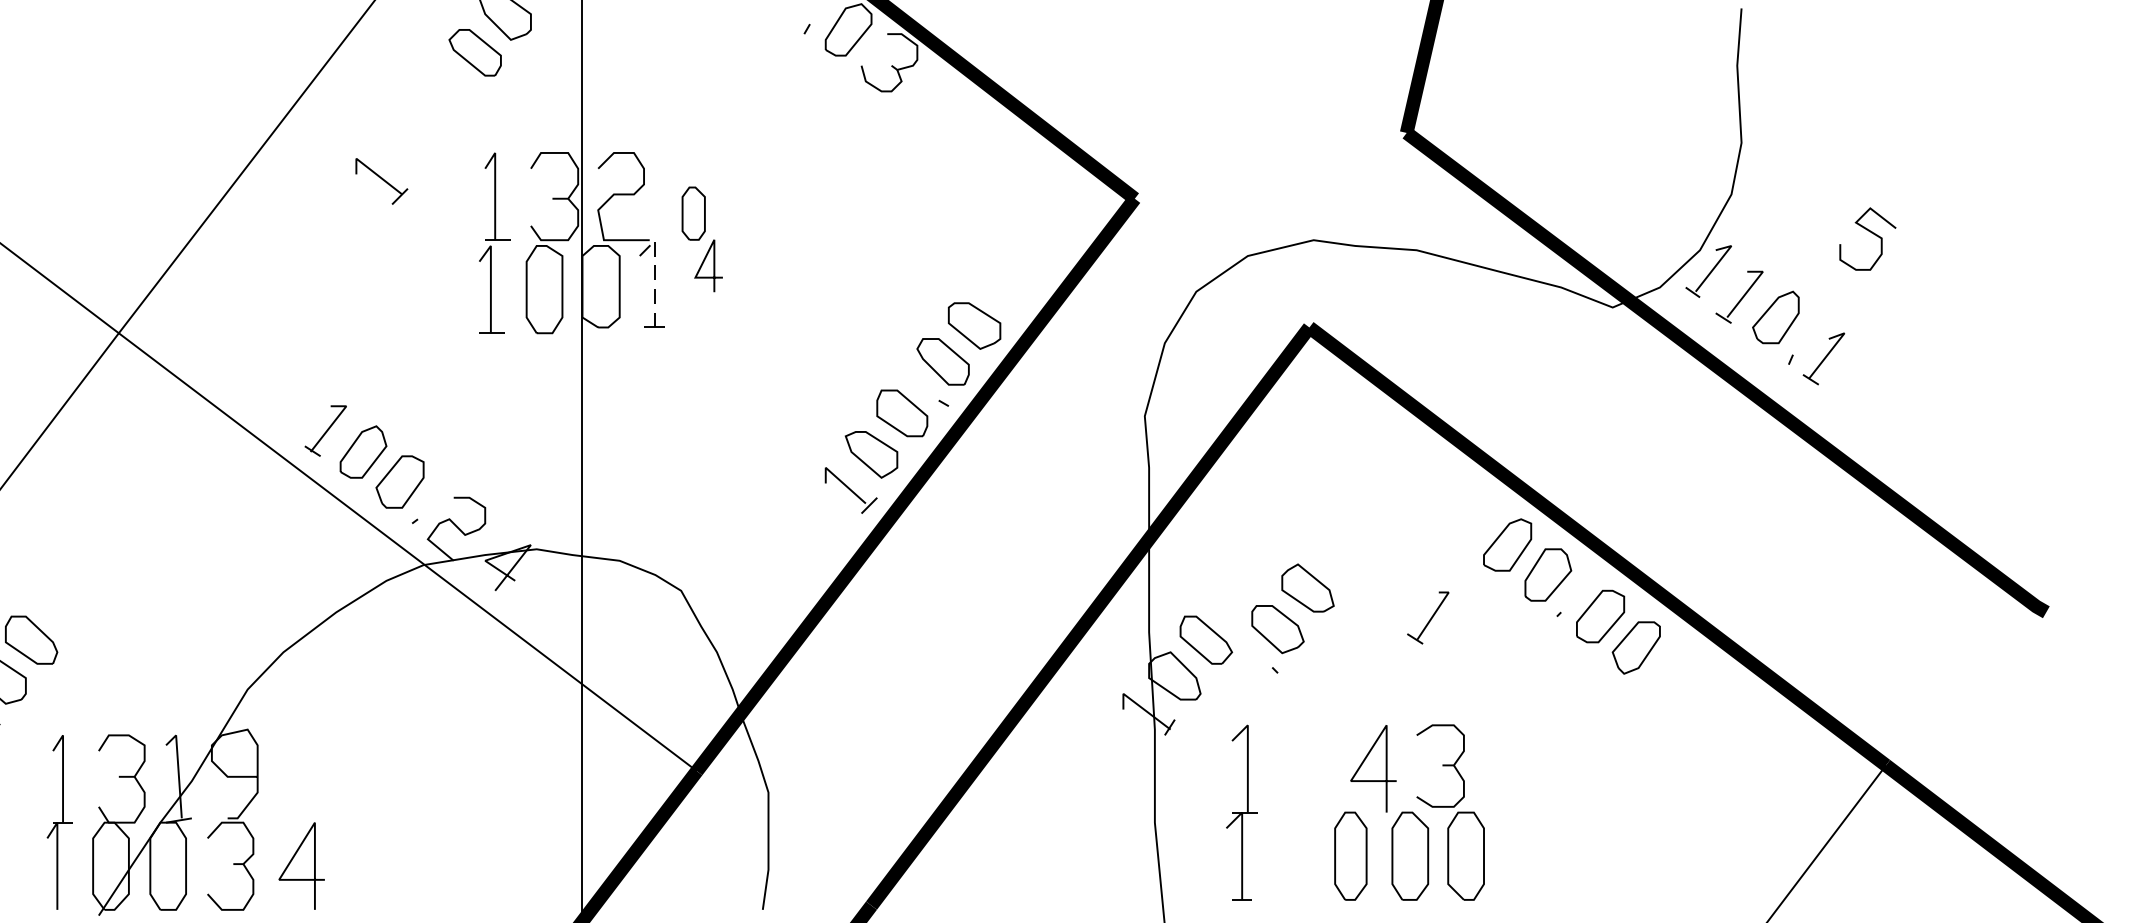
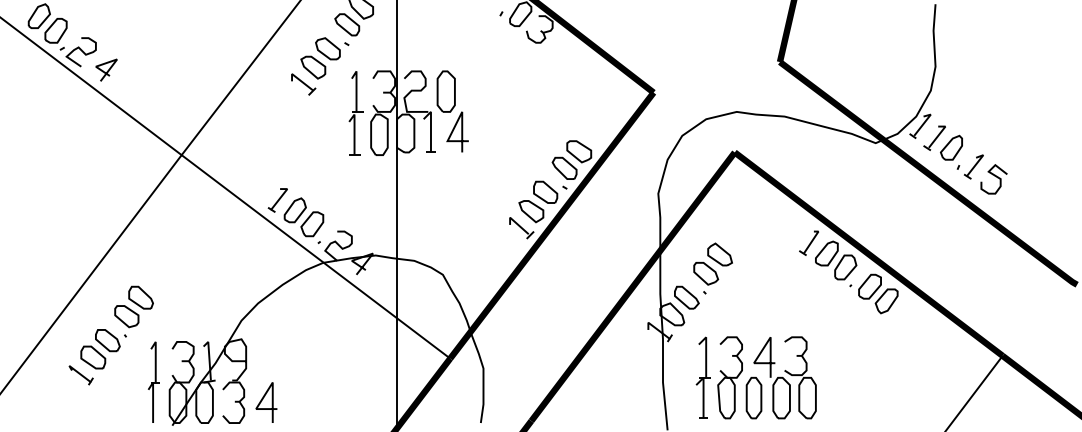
part: (426, 125) -> (324, 58), added
curve: (1868, 232) -> (994, 176), moved
part: (701, 239) -> (452, 111), size x1.67
line: (654, 271) -> (430, 126), dashed -> solid
part: (1427, 616) -> (808, 242), moved
part: (1291, 618) -> (712, 268), moved
part: (1298, 811) -> (729, 377), added

